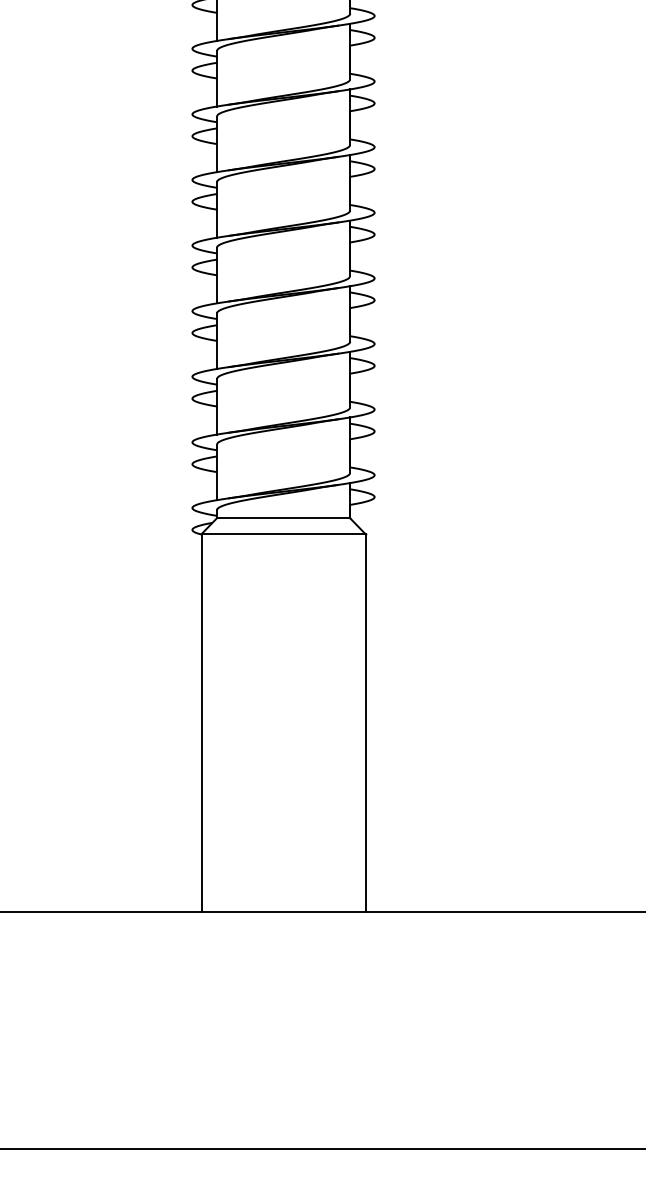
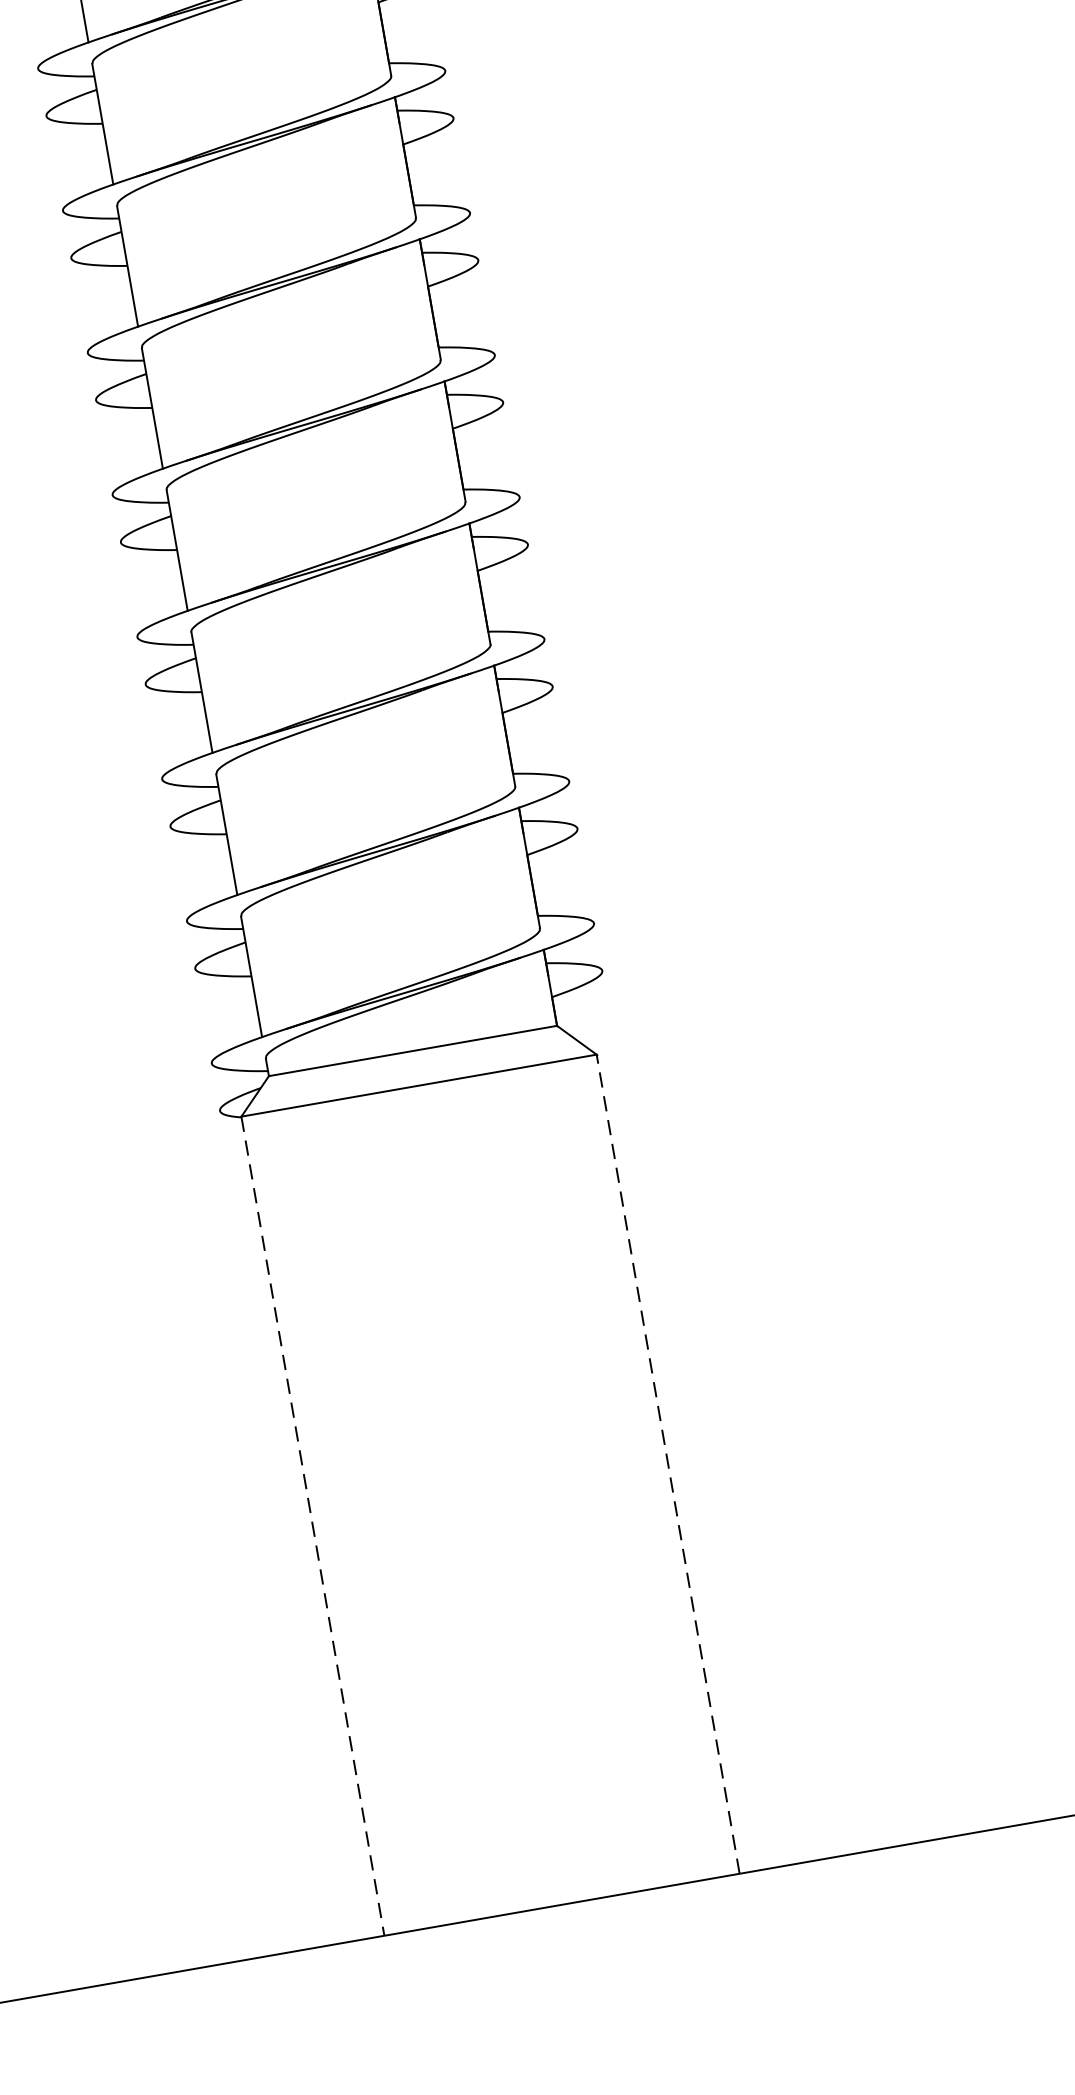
line: (365, 722) -> (667, 1462), solid -> dashed
line: (201, 723) -> (312, 1526), solid -> dashed

